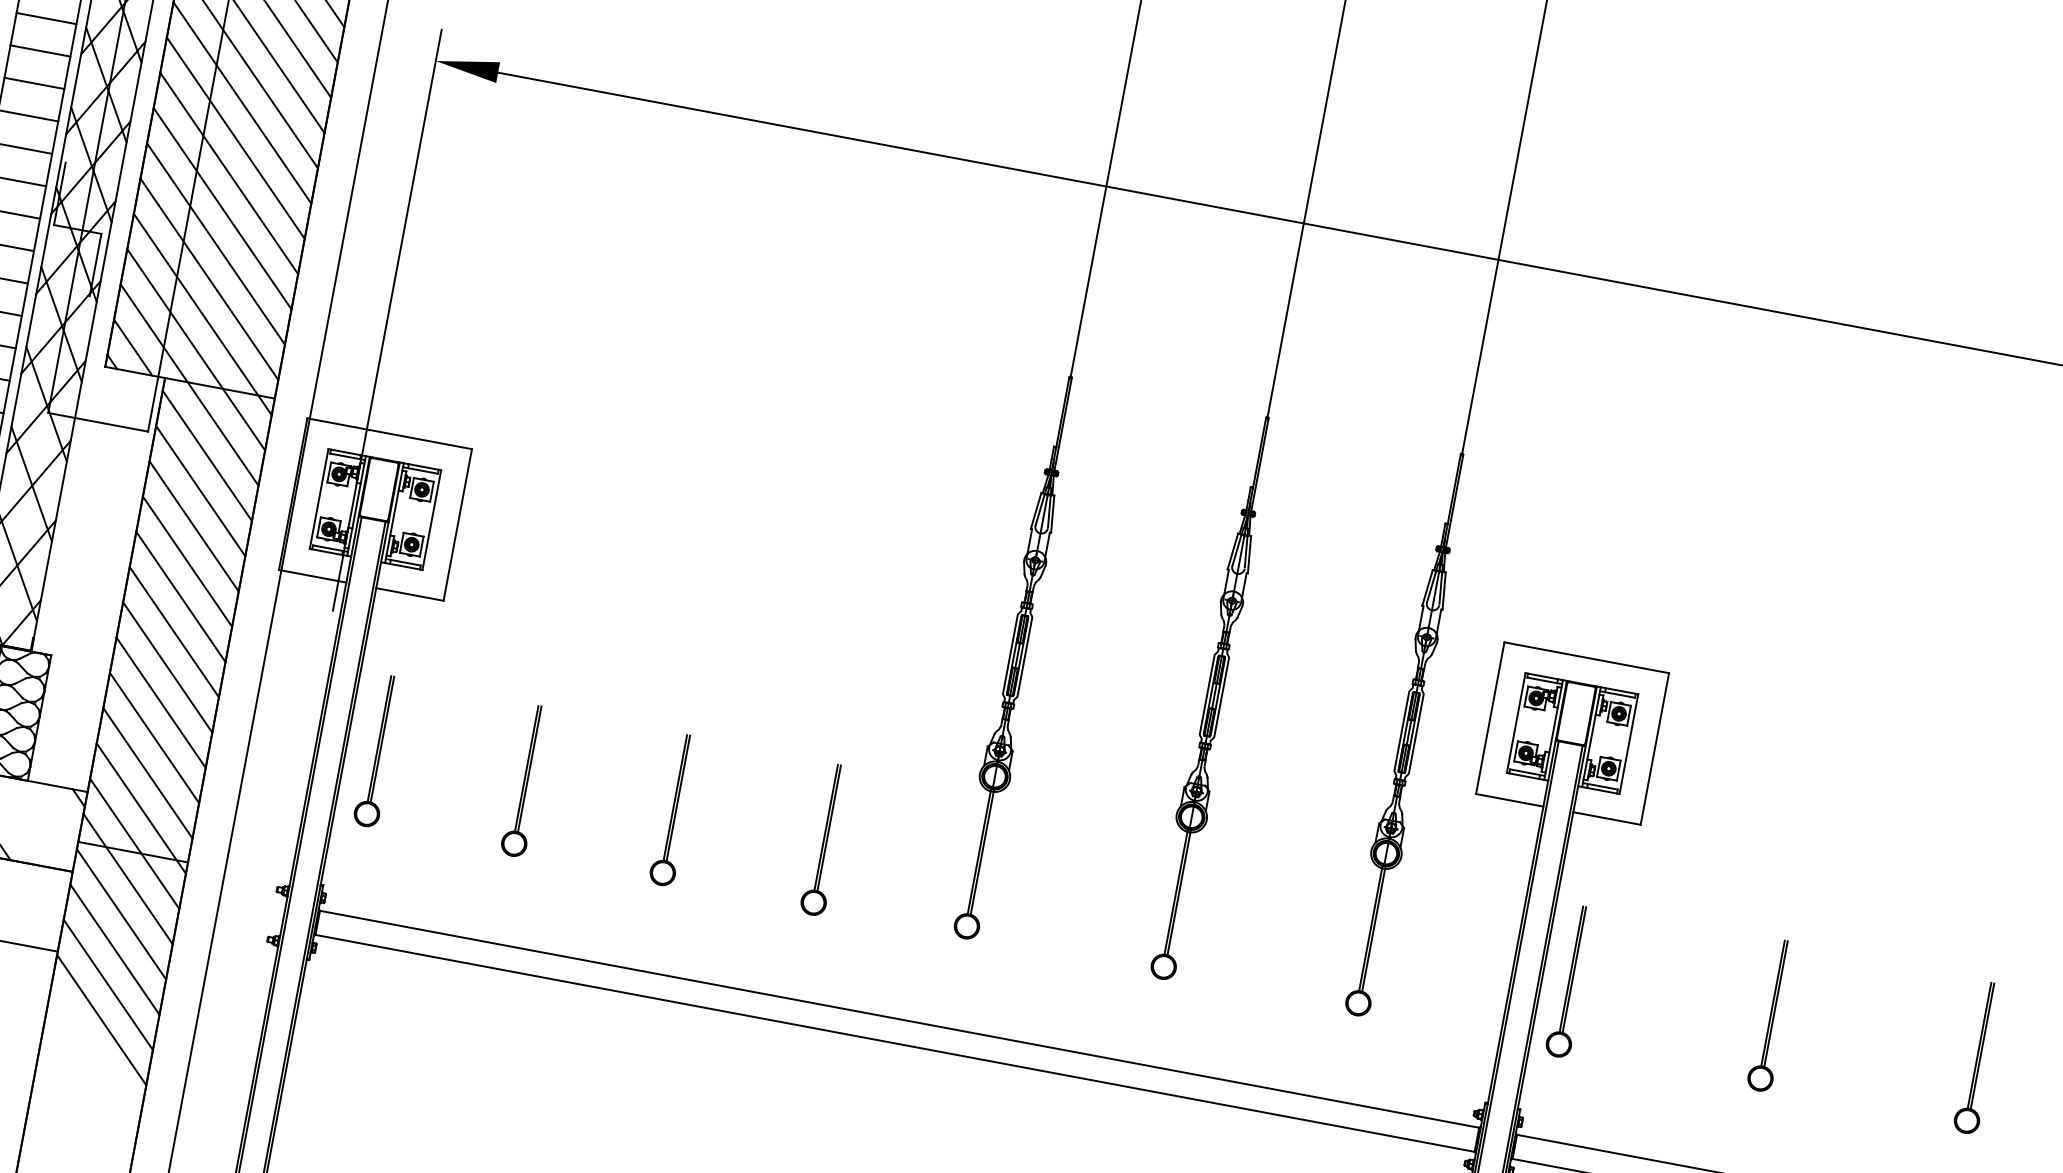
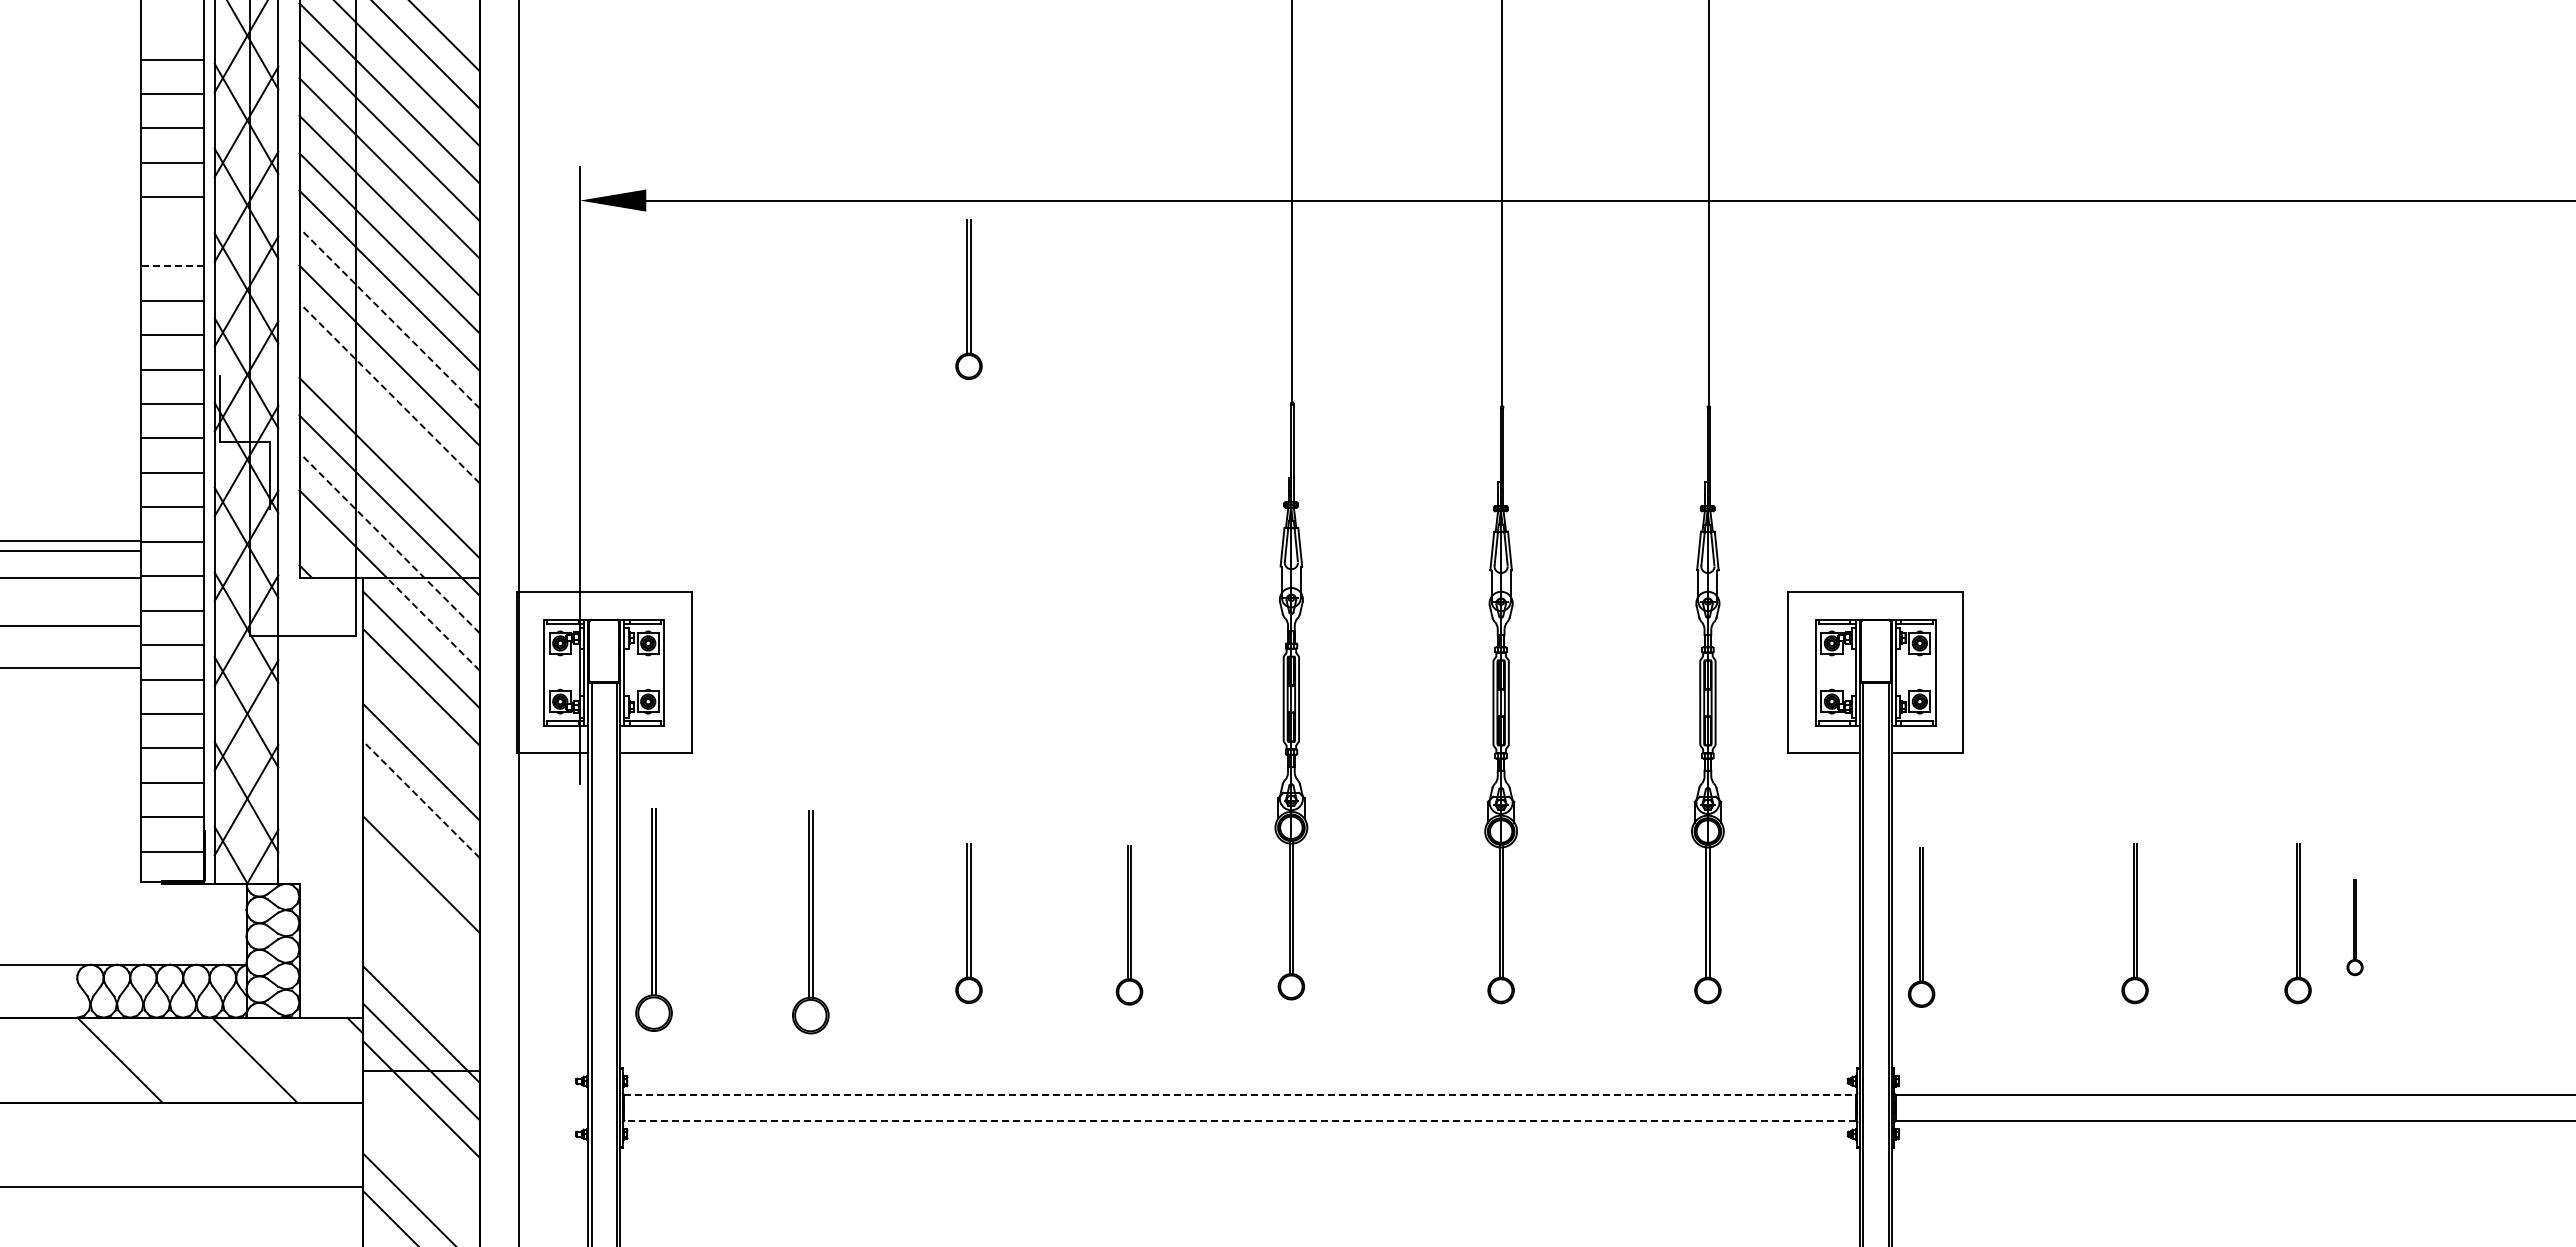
line: (46, 18) -> (172, 231), removed
line: (40, 51) -> (172, 266), solid -> dashed
line: (235, 137) -> (389, 317), solid -> dashed
line: (222, 208) -> (389, 392), solid -> dashed
part: (784, 222) -> (968, 299), added
line: (215, 243) -> (389, 430), removed
line: (133, 347) -> (324, 552), removed
line: (196, 349) -> (389, 542), solid -> dashed
line: (223, 433) -> (433, 623), solid -> dashed
line: (194, 526) -> (421, 724), removed
line: (181, 596) -> (421, 799), solid -> dashed
line: (174, 631) -> (421, 836), removed
line: (161, 702) -> (421, 911), removed
line: (154, 738) -> (421, 949), removed
part: (378, 751) -> (653, 920), size x1.4
line: (148, 772) -> (421, 986), removed
part: (525, 781) -> (810, 922), size x1.4
line: (121, 914) -> (421, 1136), removed
line: (115, 949) -> (421, 1174), removed
line: (899, 1019) -> (1240, 1095), solid -> dashed
line: (895, 1043) -> (1240, 1120), solid -> dashed
part: (1925, 1044) -> (2297, 923), added
part: (1978, 1057) -> (2354, 927), size x0.6

